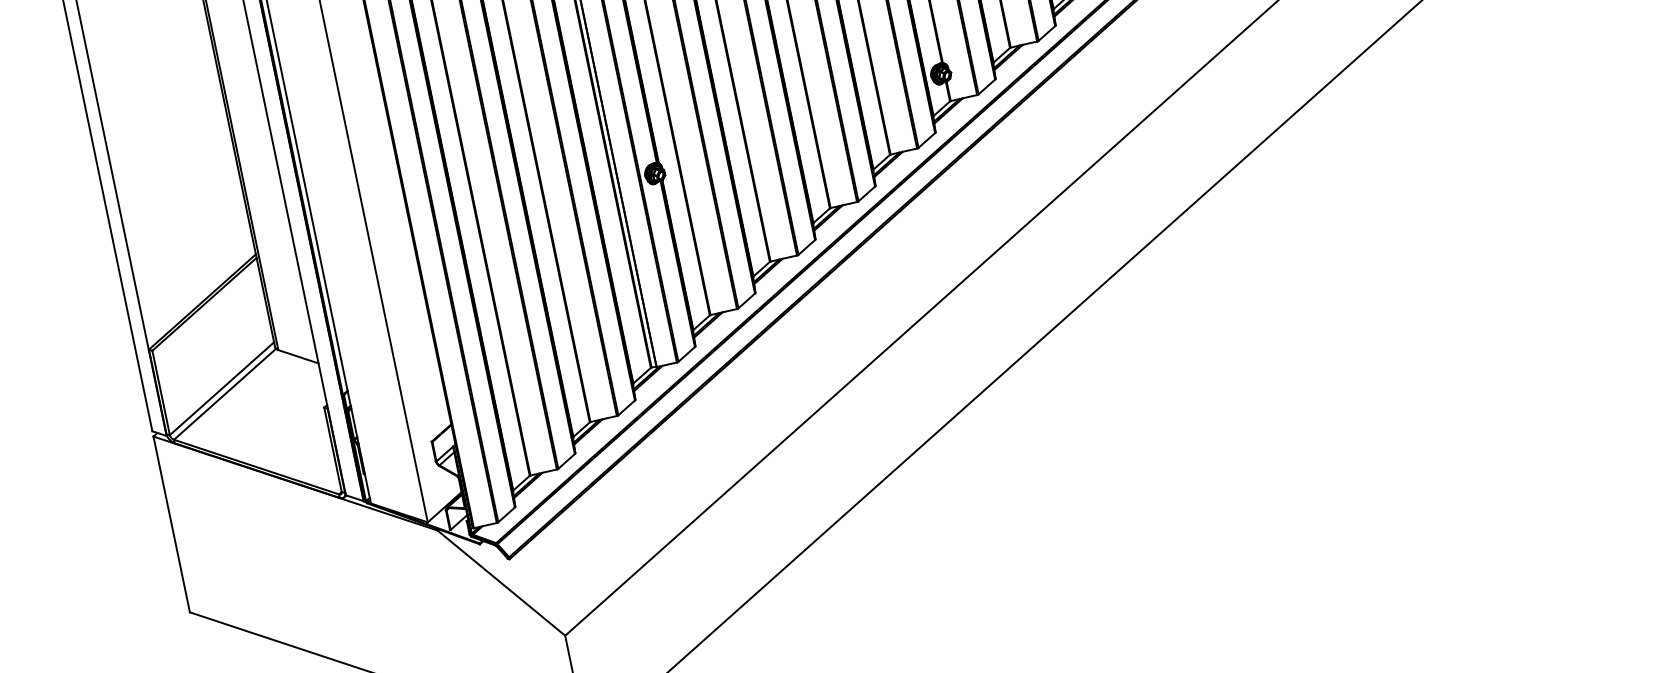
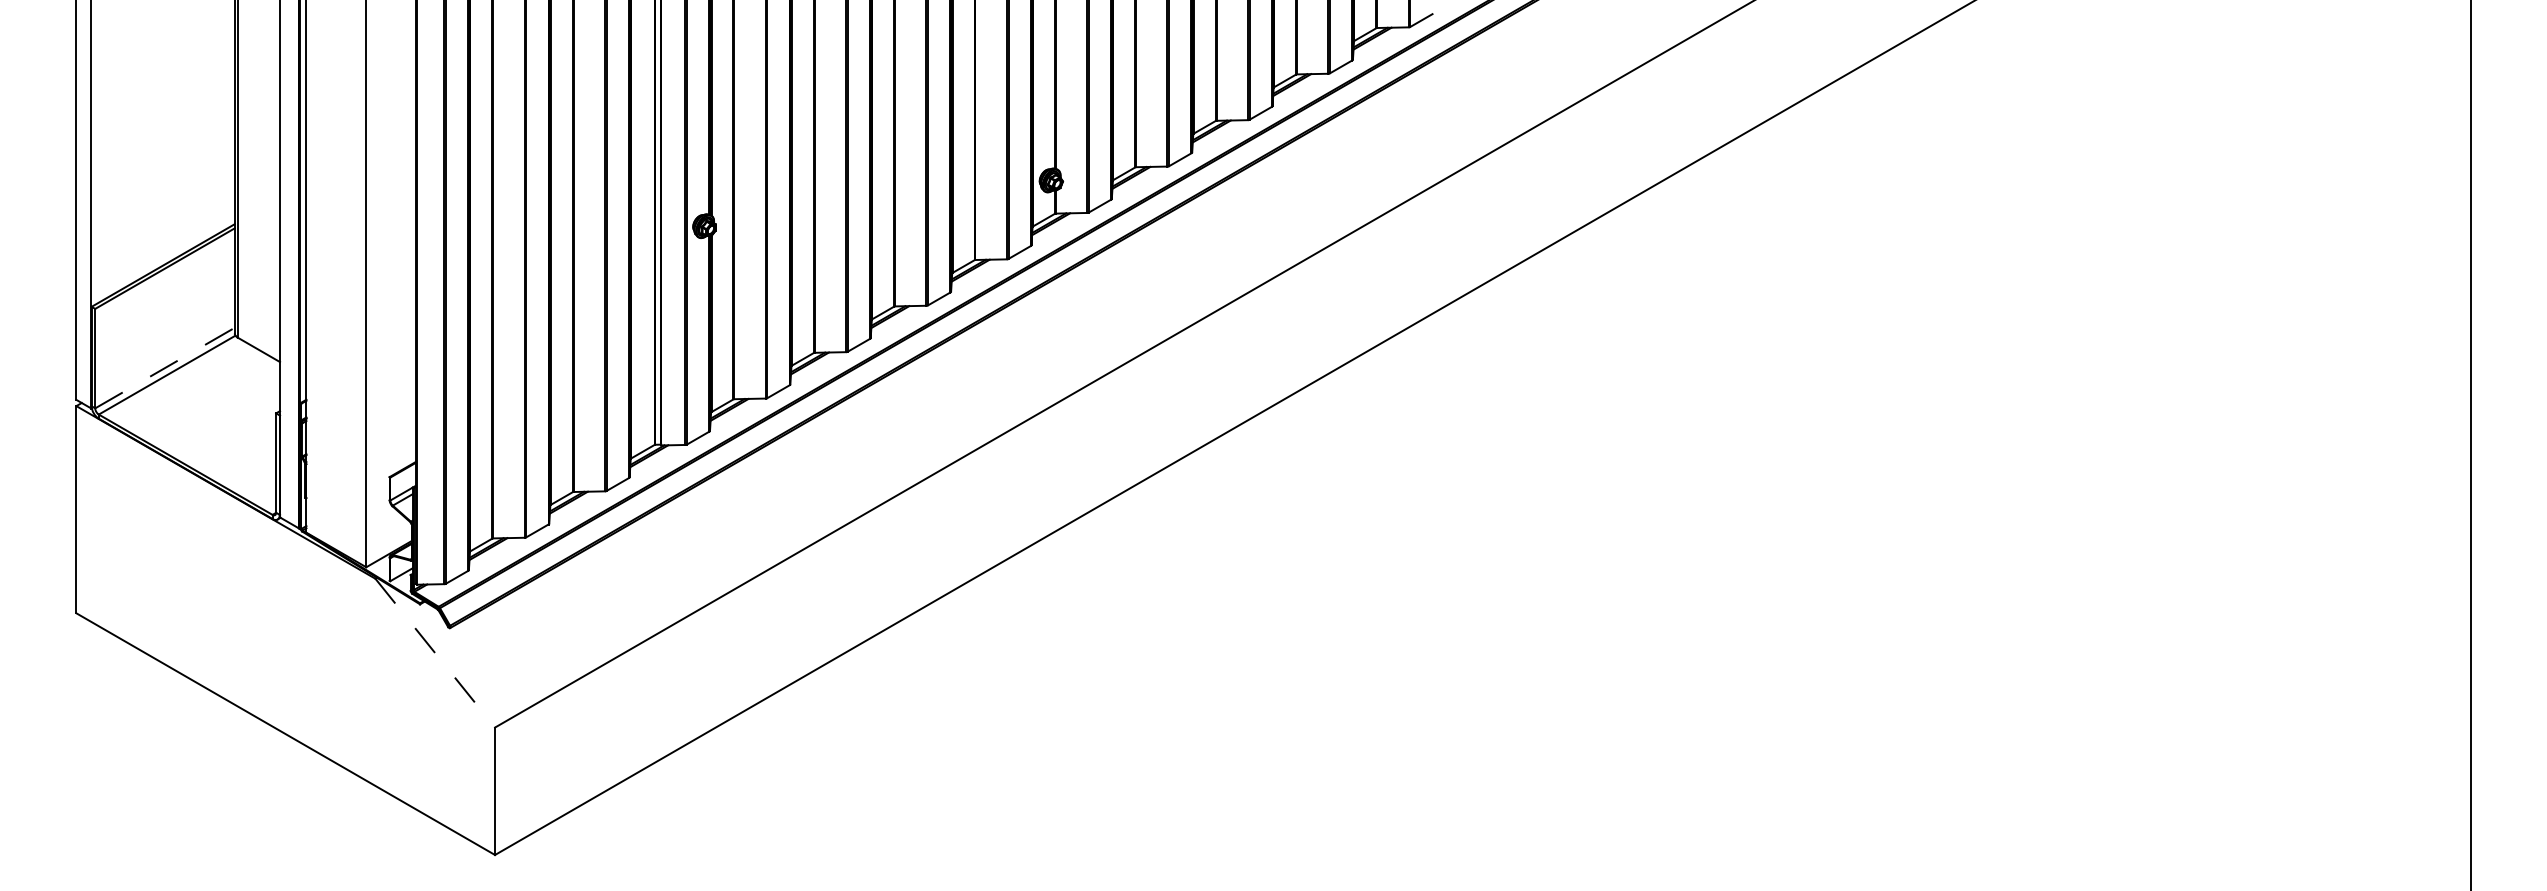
line: (222, 388) -> (165, 368), solid -> dashed
line: (501, 583) -> (435, 653), solid -> dashed

